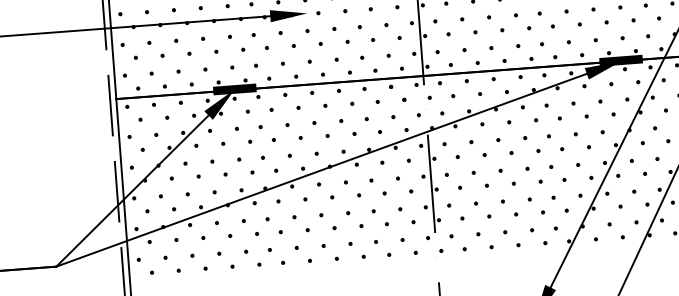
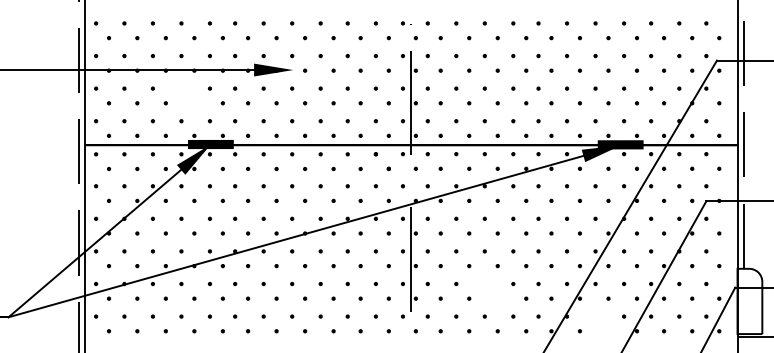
part: (204, 40) -> (182, 90), removed
part: (504, 202) -> (486, 285), removed
part: (610, 226) -> (596, 318), removed

